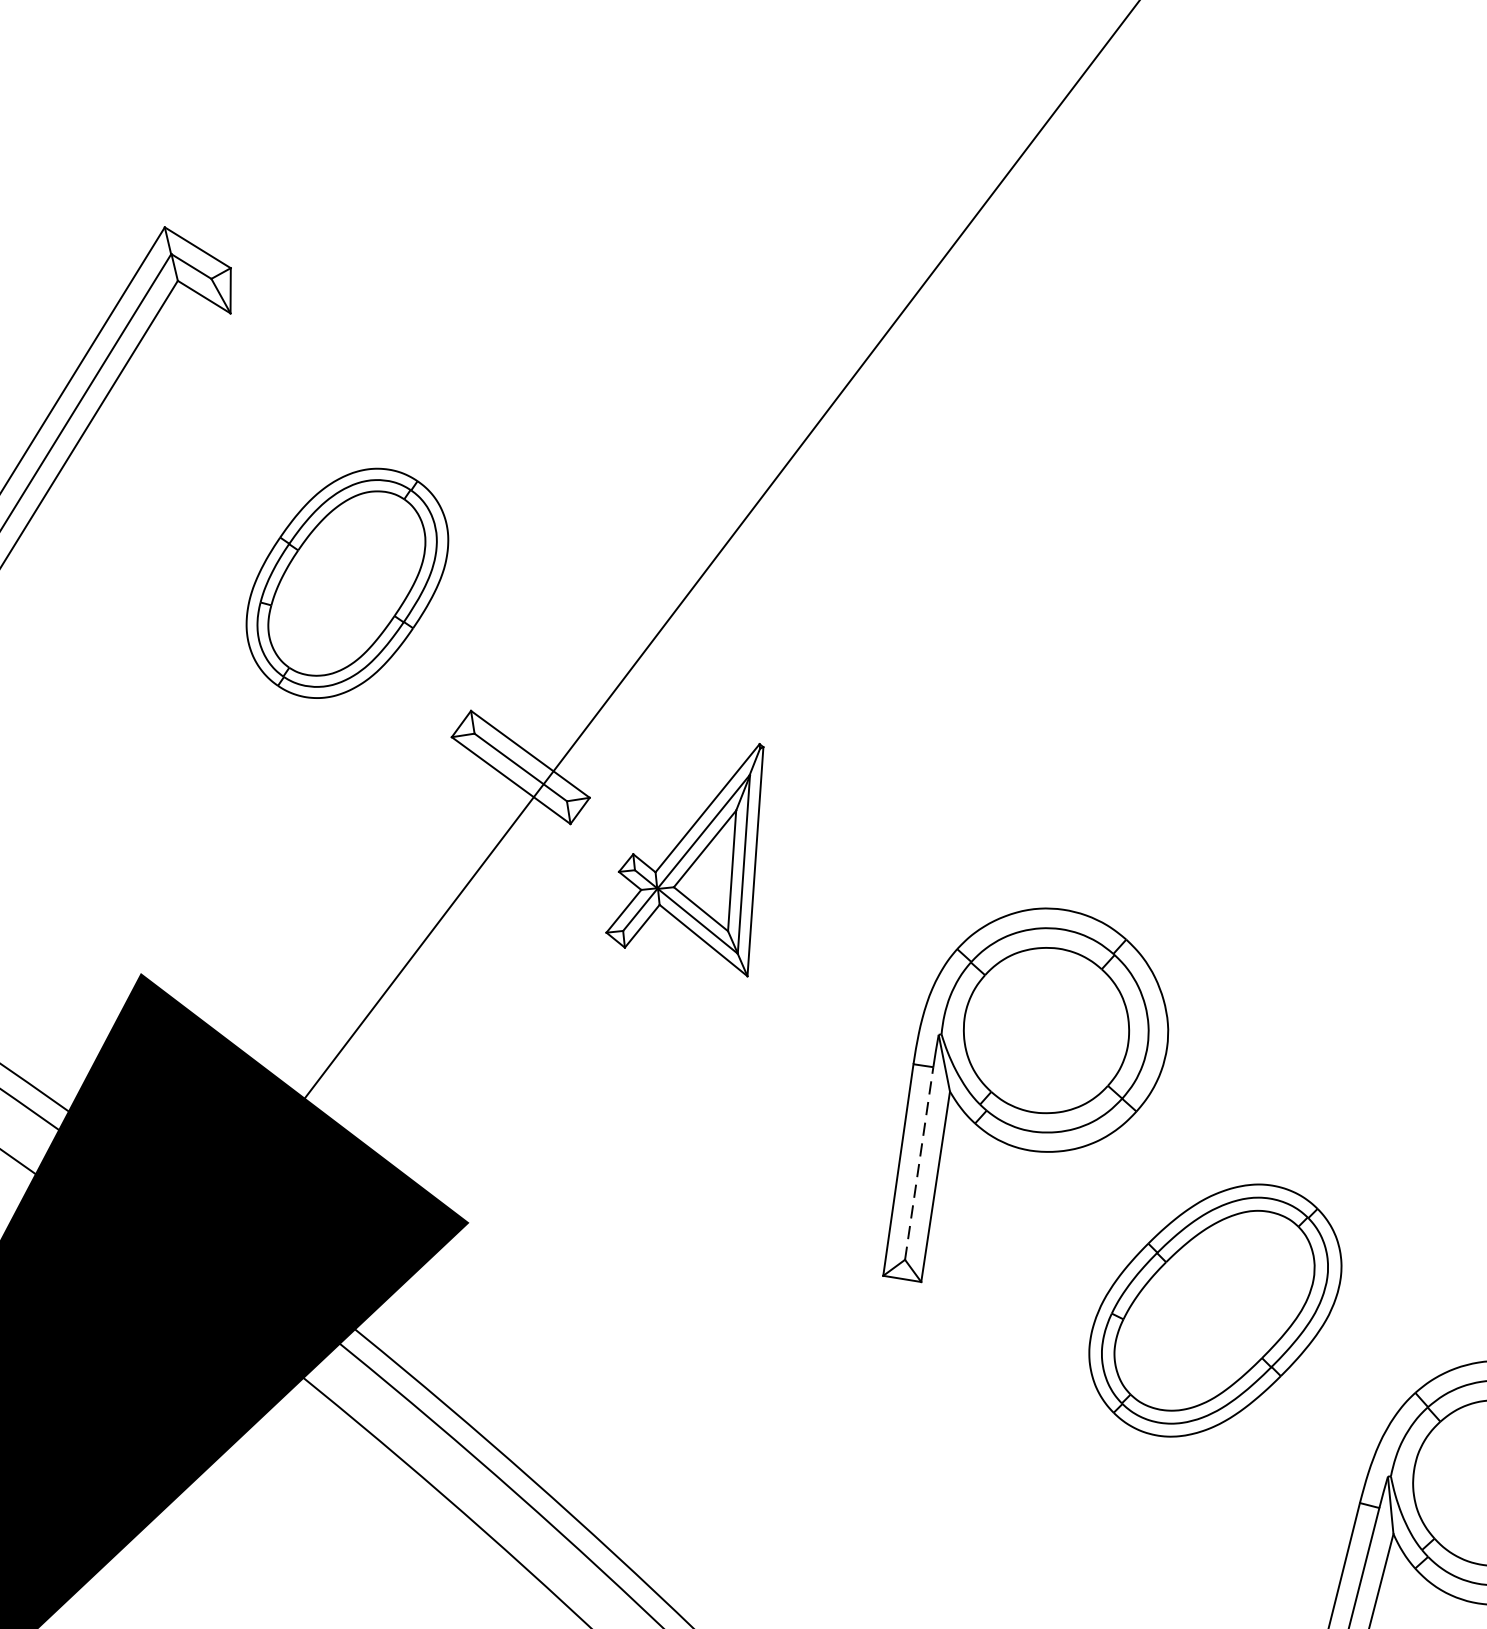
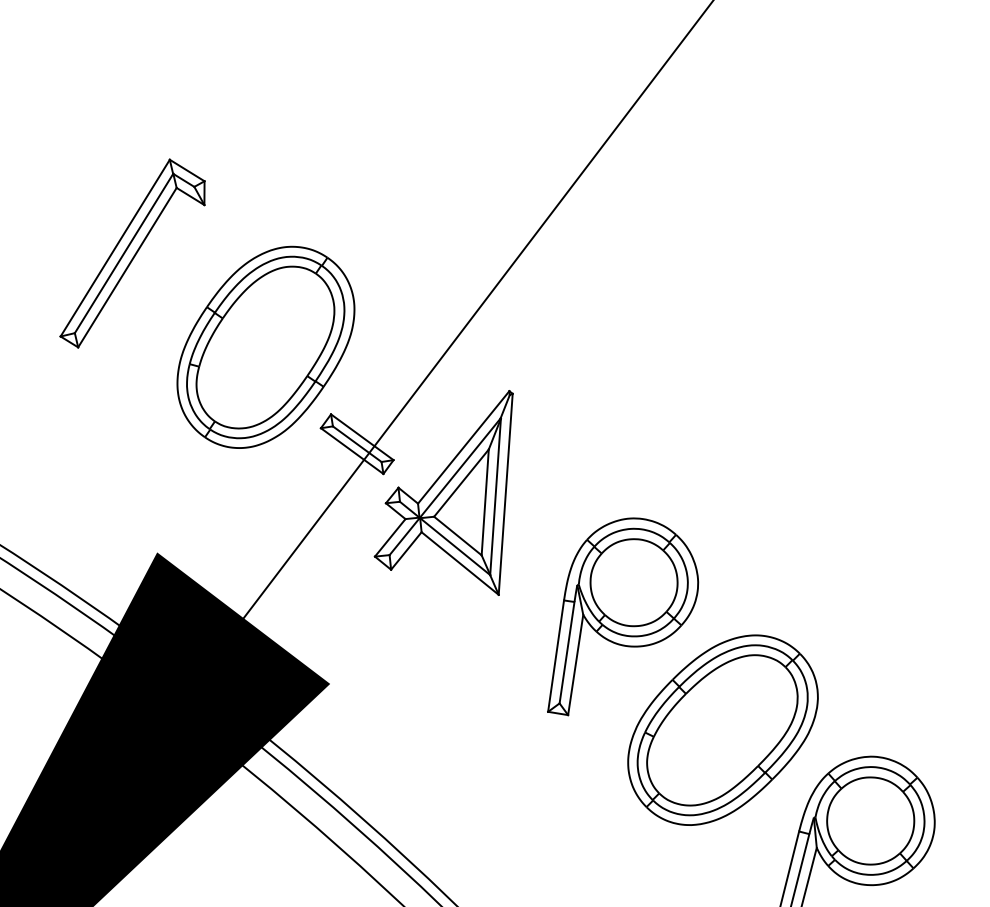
part: (346, 581) -> (265, 346), size x1.67
part: (684, 859) -> (443, 492), size x1.67
line: (920, 1163) -> (567, 652), dashed -> solid
part: (1214, 1309) -> (722, 729), size x1.43

